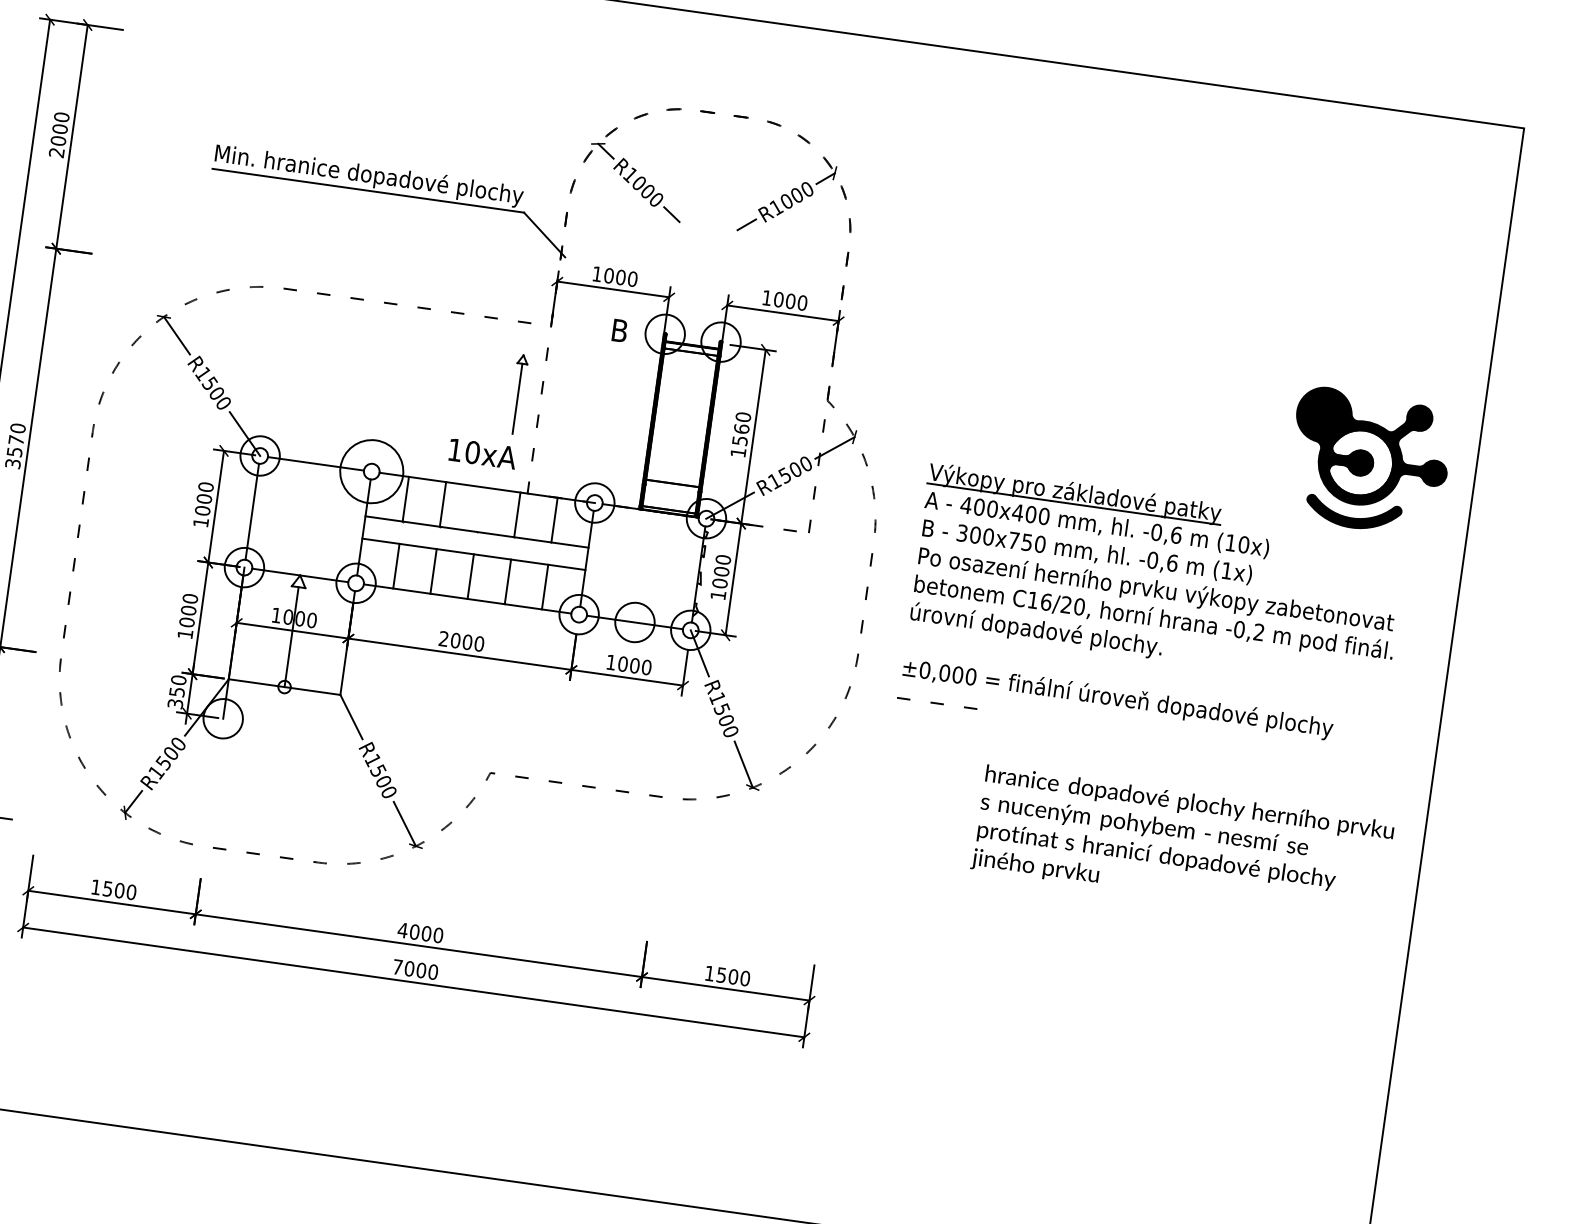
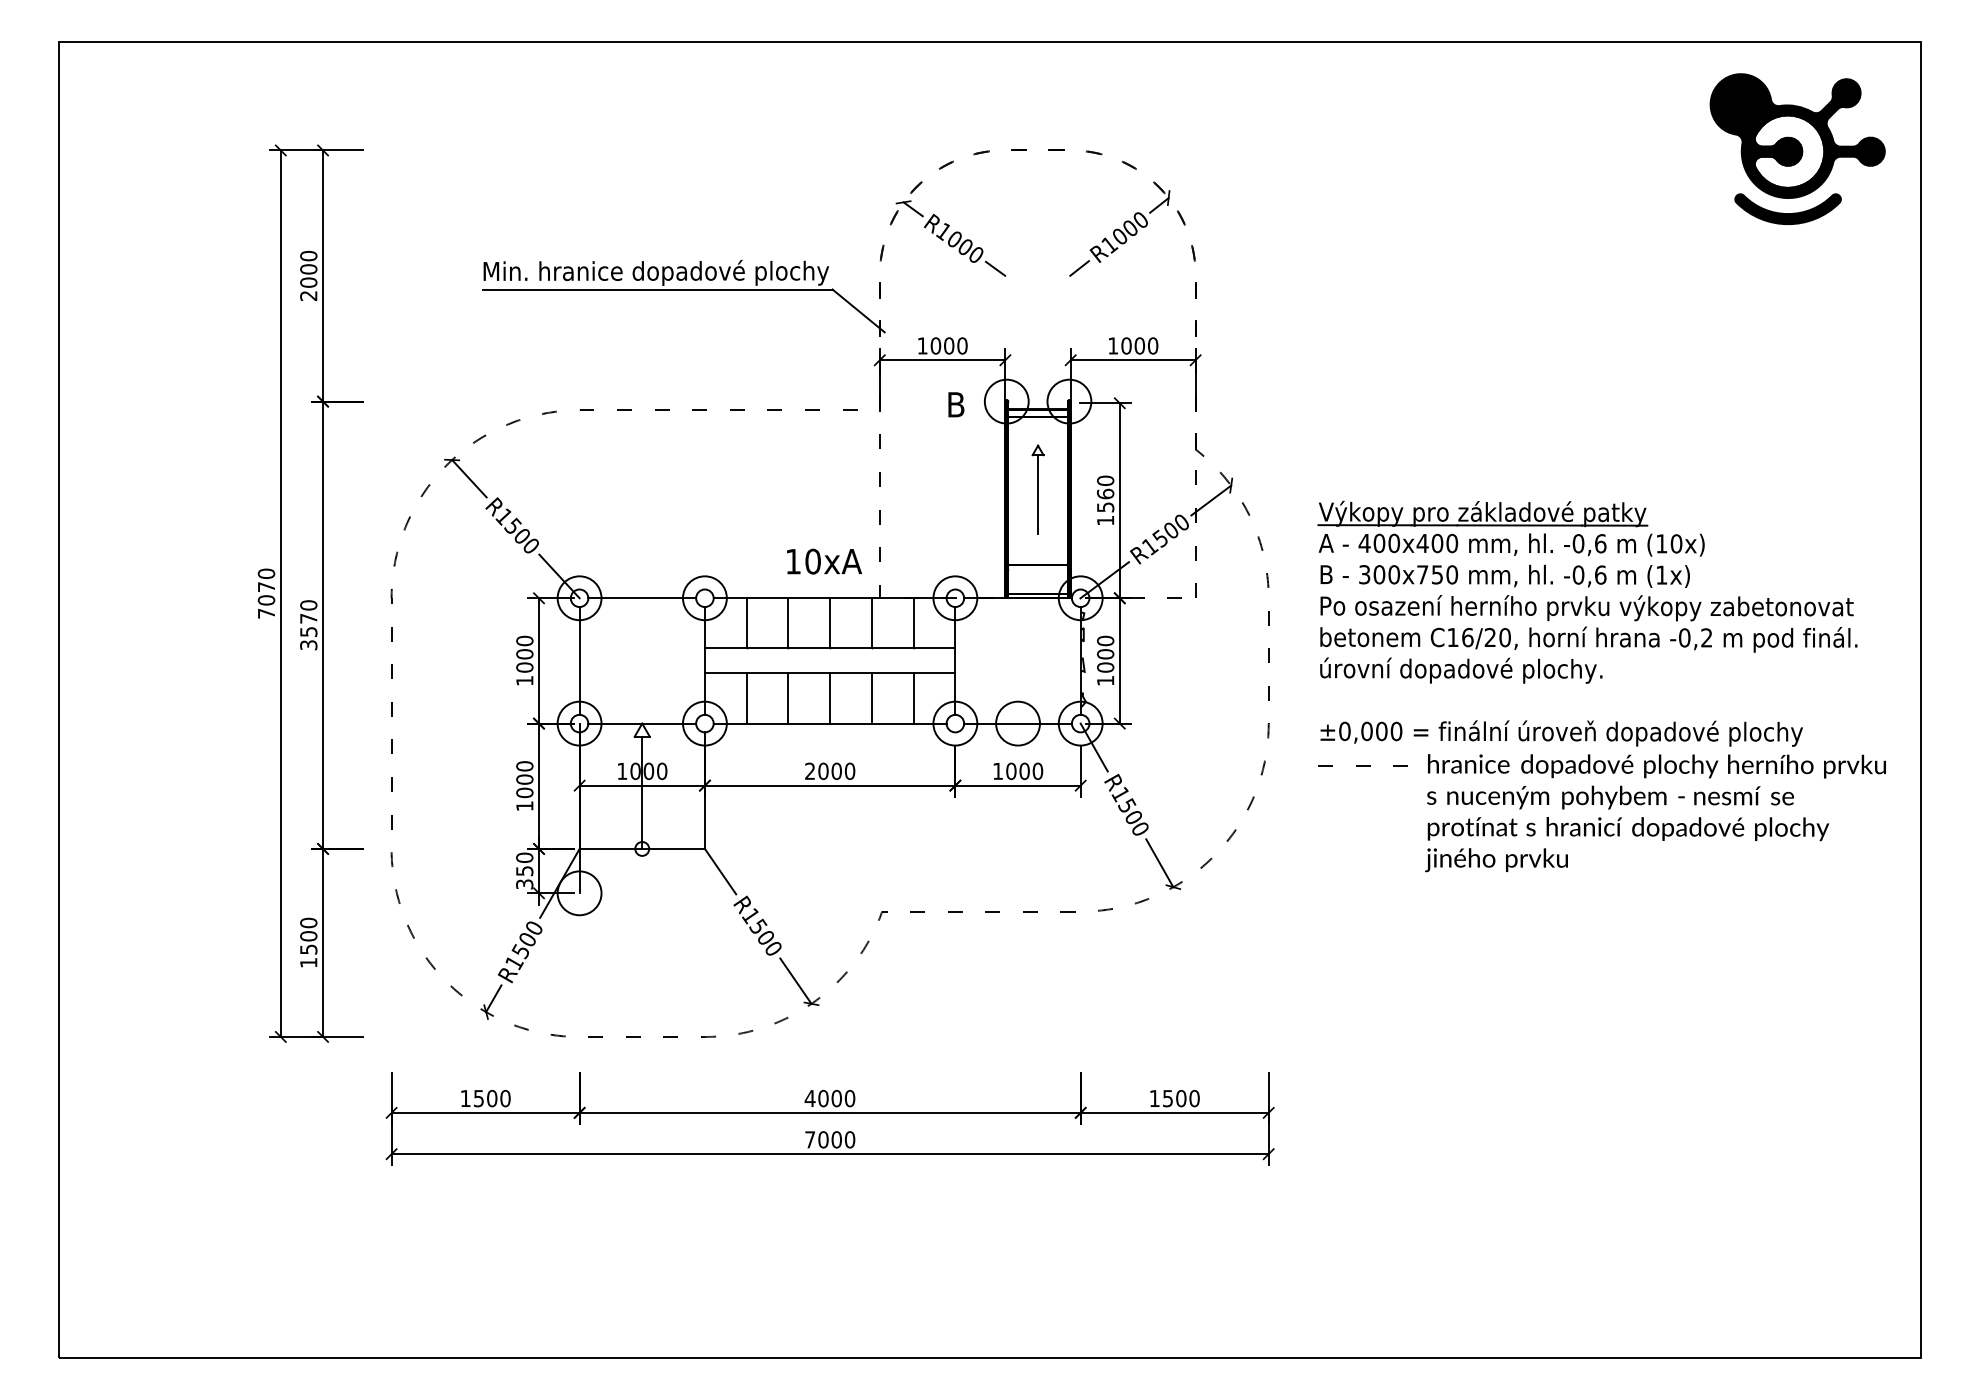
part: (517, 394) -> (1037, 489), moved
part: (1369, 461) -> (1797, 148), moved
circle: (371, 471) -> (704, 598), size x0.62
line: (480, 509) -> (830, 623), added
text: (1182, 845) -> (1655, 813), moved

